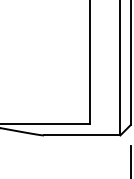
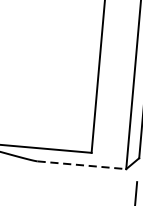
line: (82, 135) -> (82, 165), solid -> dashed

